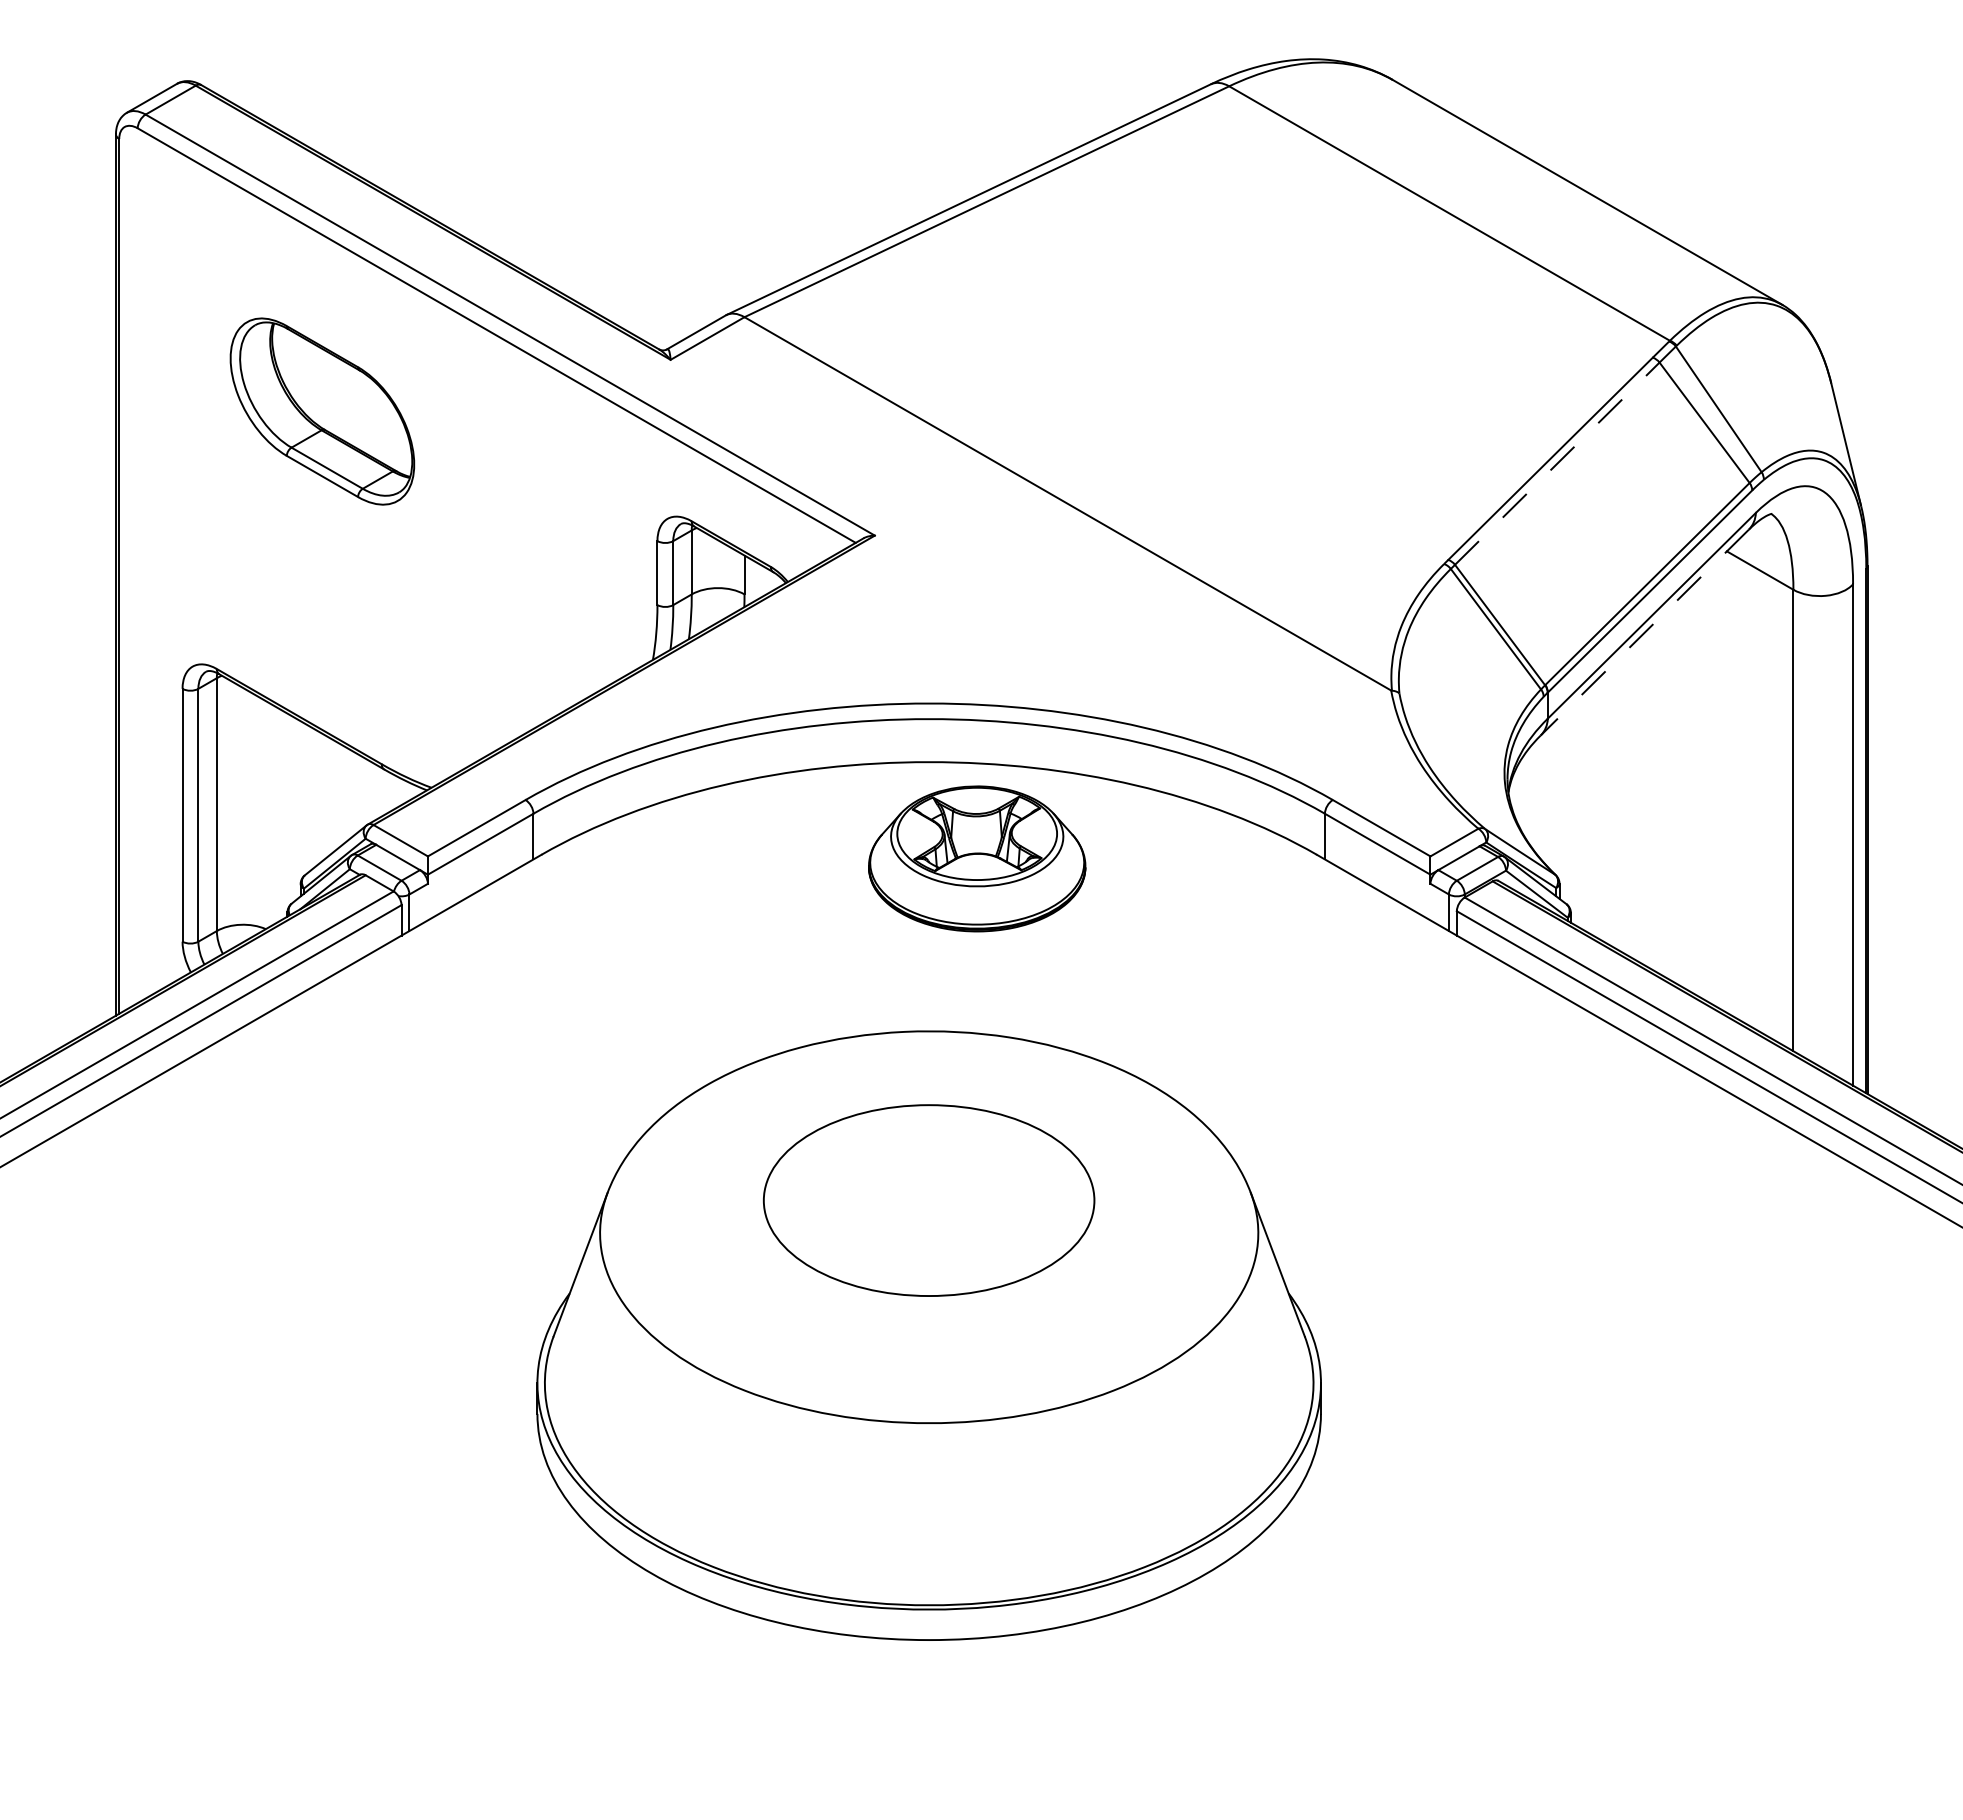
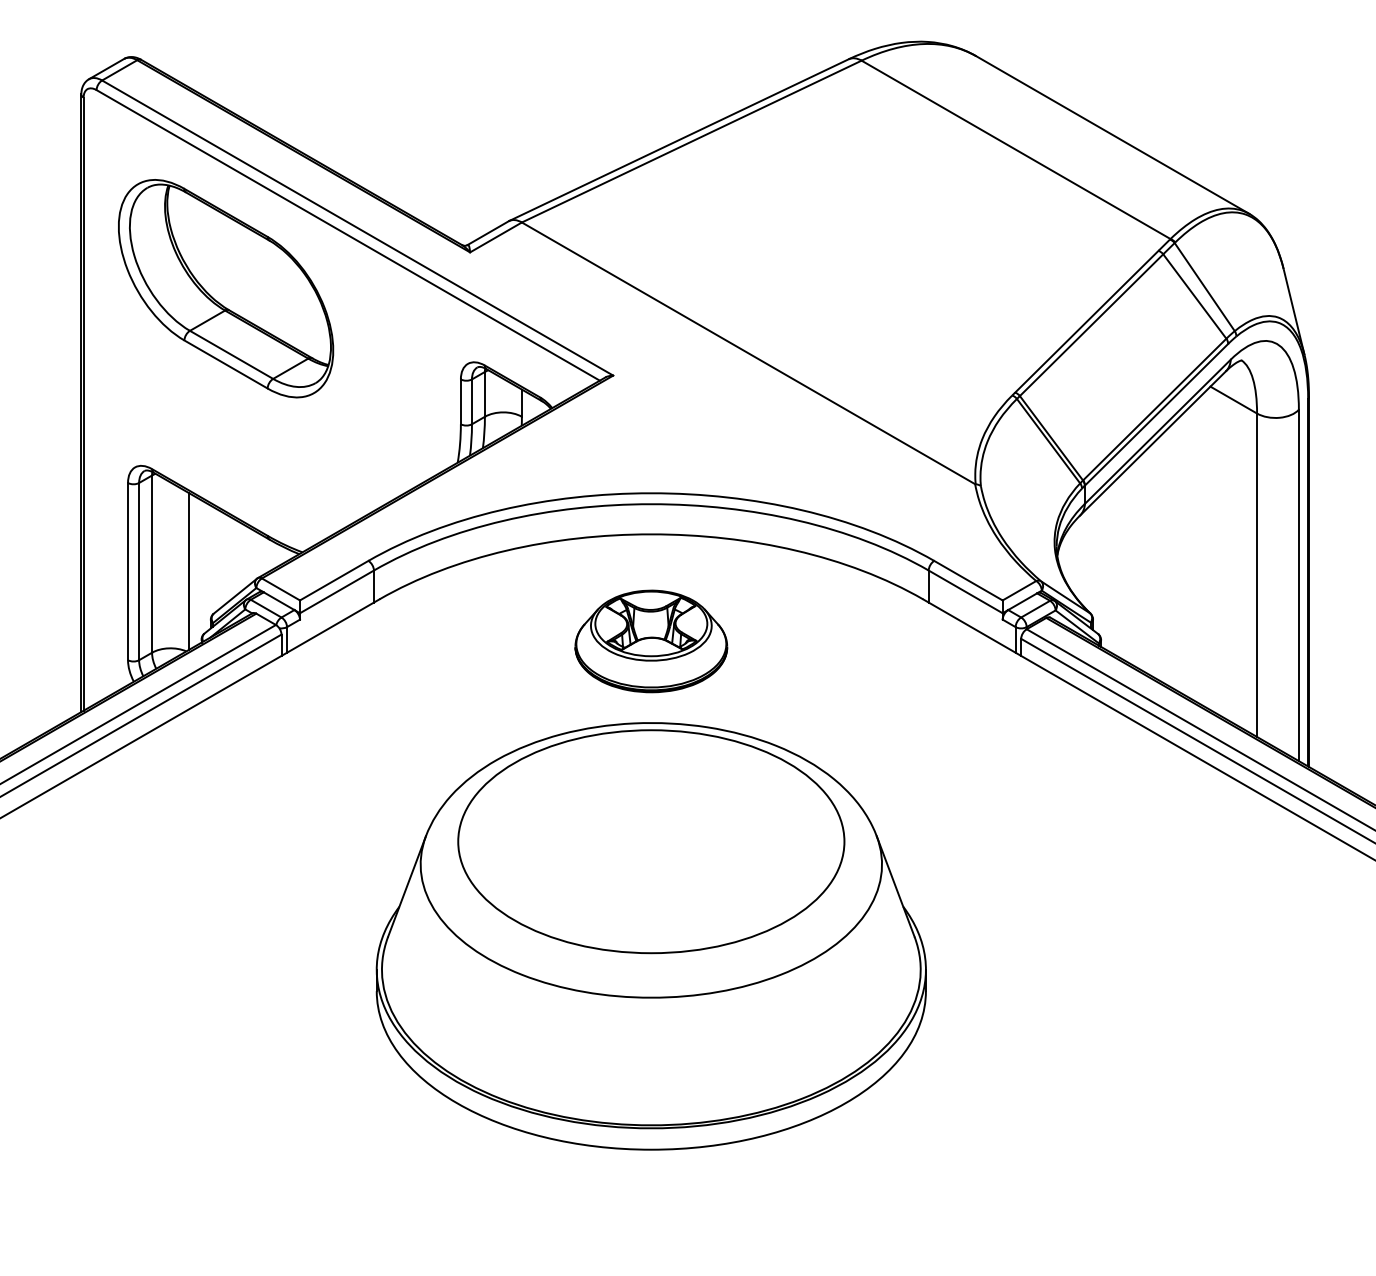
part: (322, 411) -> (226, 288), size x1.67
line: (1557, 463) -> (1091, 325), dashed -> solid
line: (1644, 632) -> (1152, 443), dashed -> solid
line: (269, 814) -> (188, 571), added
part: (977, 858) -> (651, 641), moved
part: (928, 1200) -> (650, 841), size x1.67

